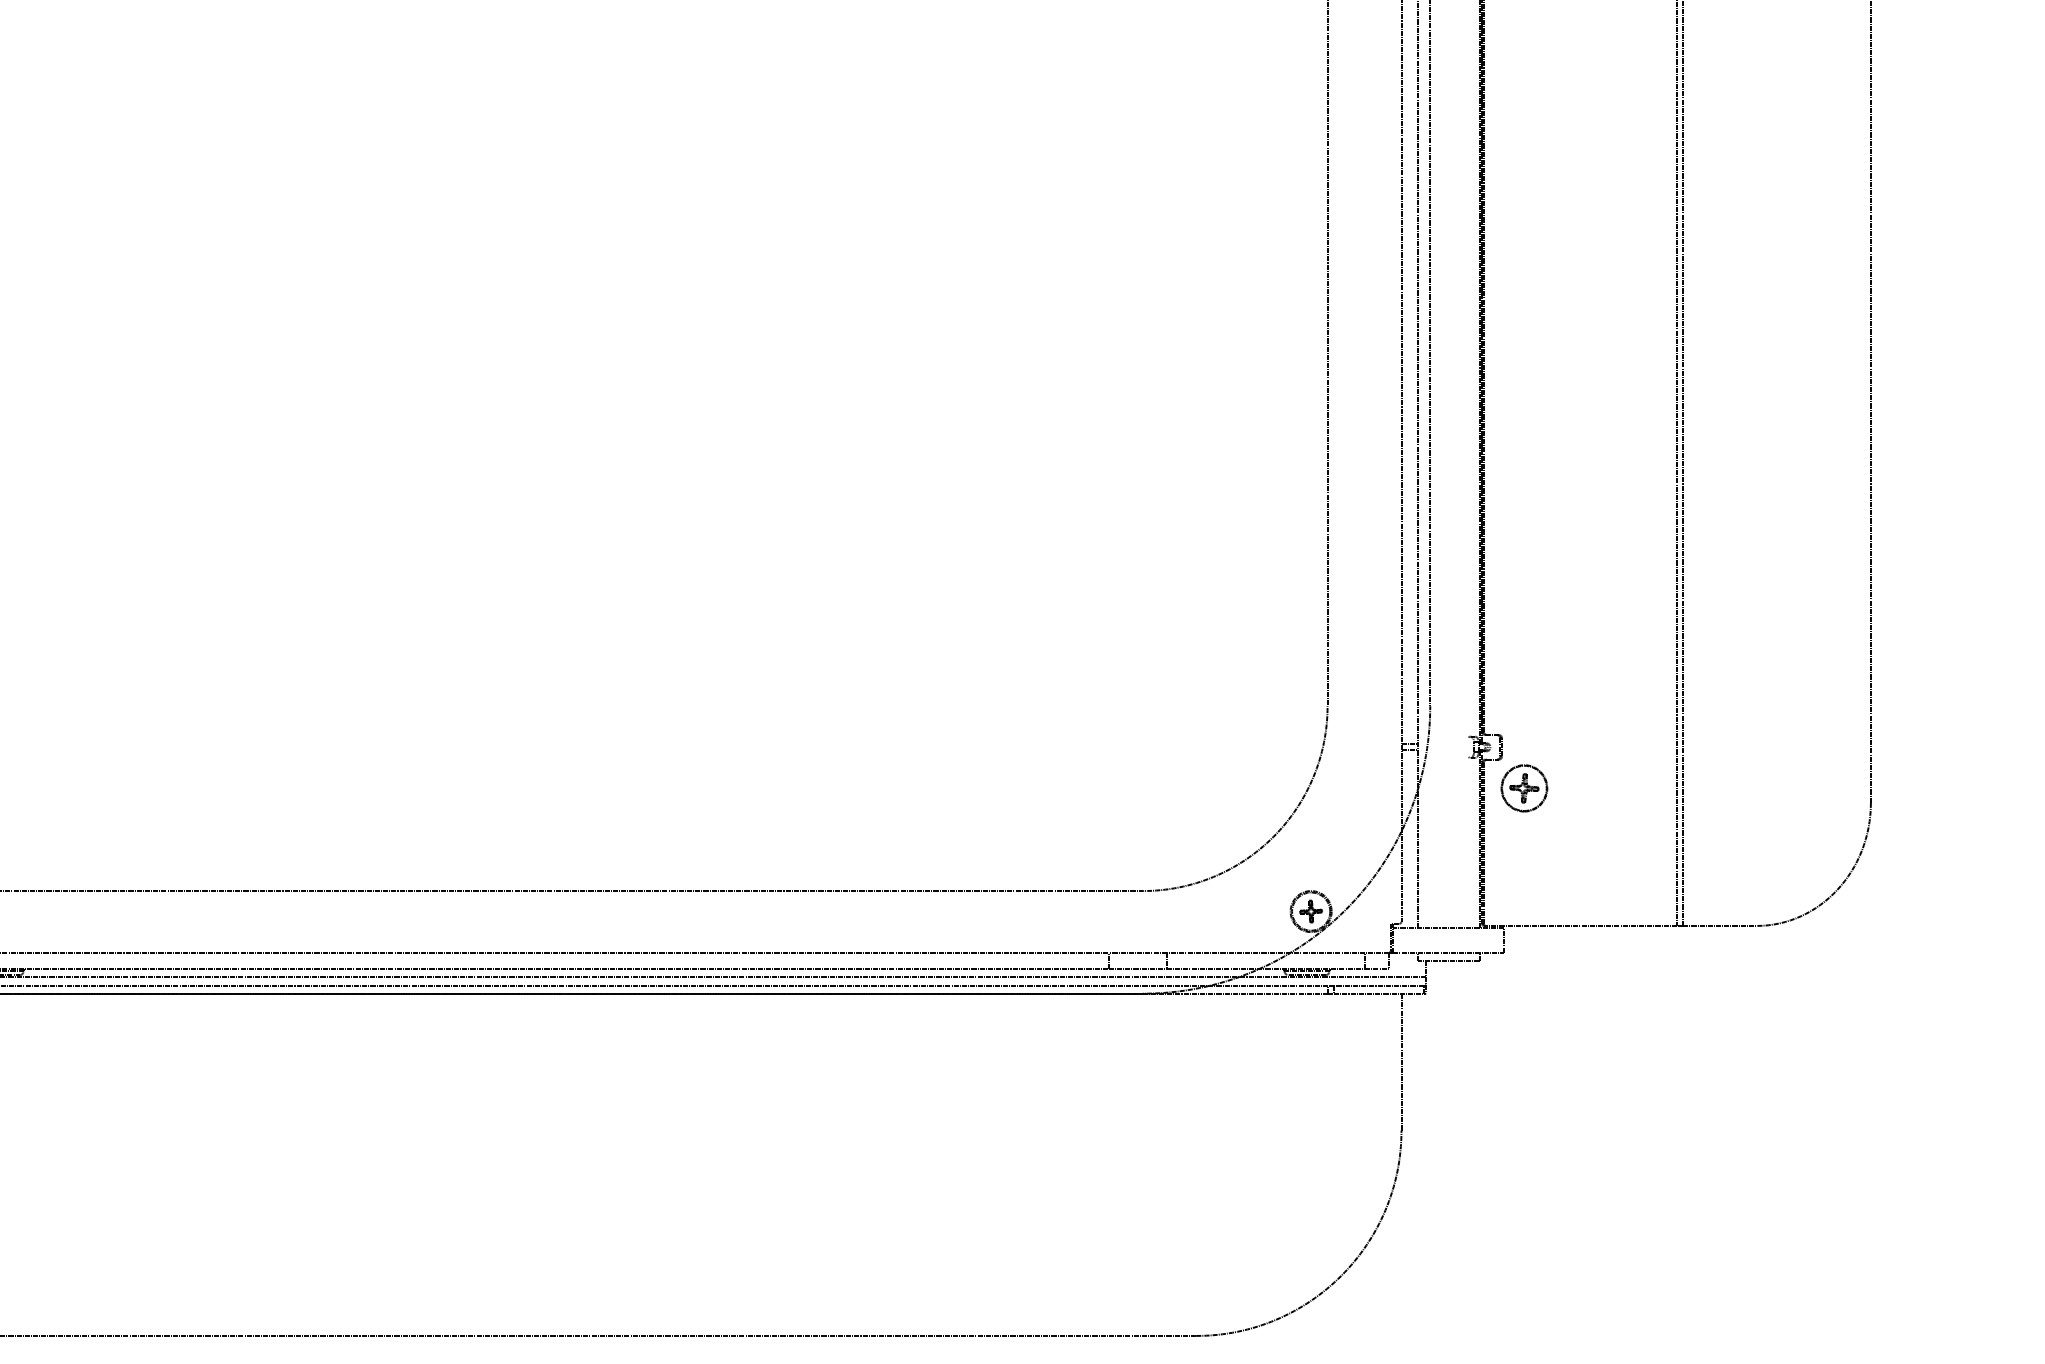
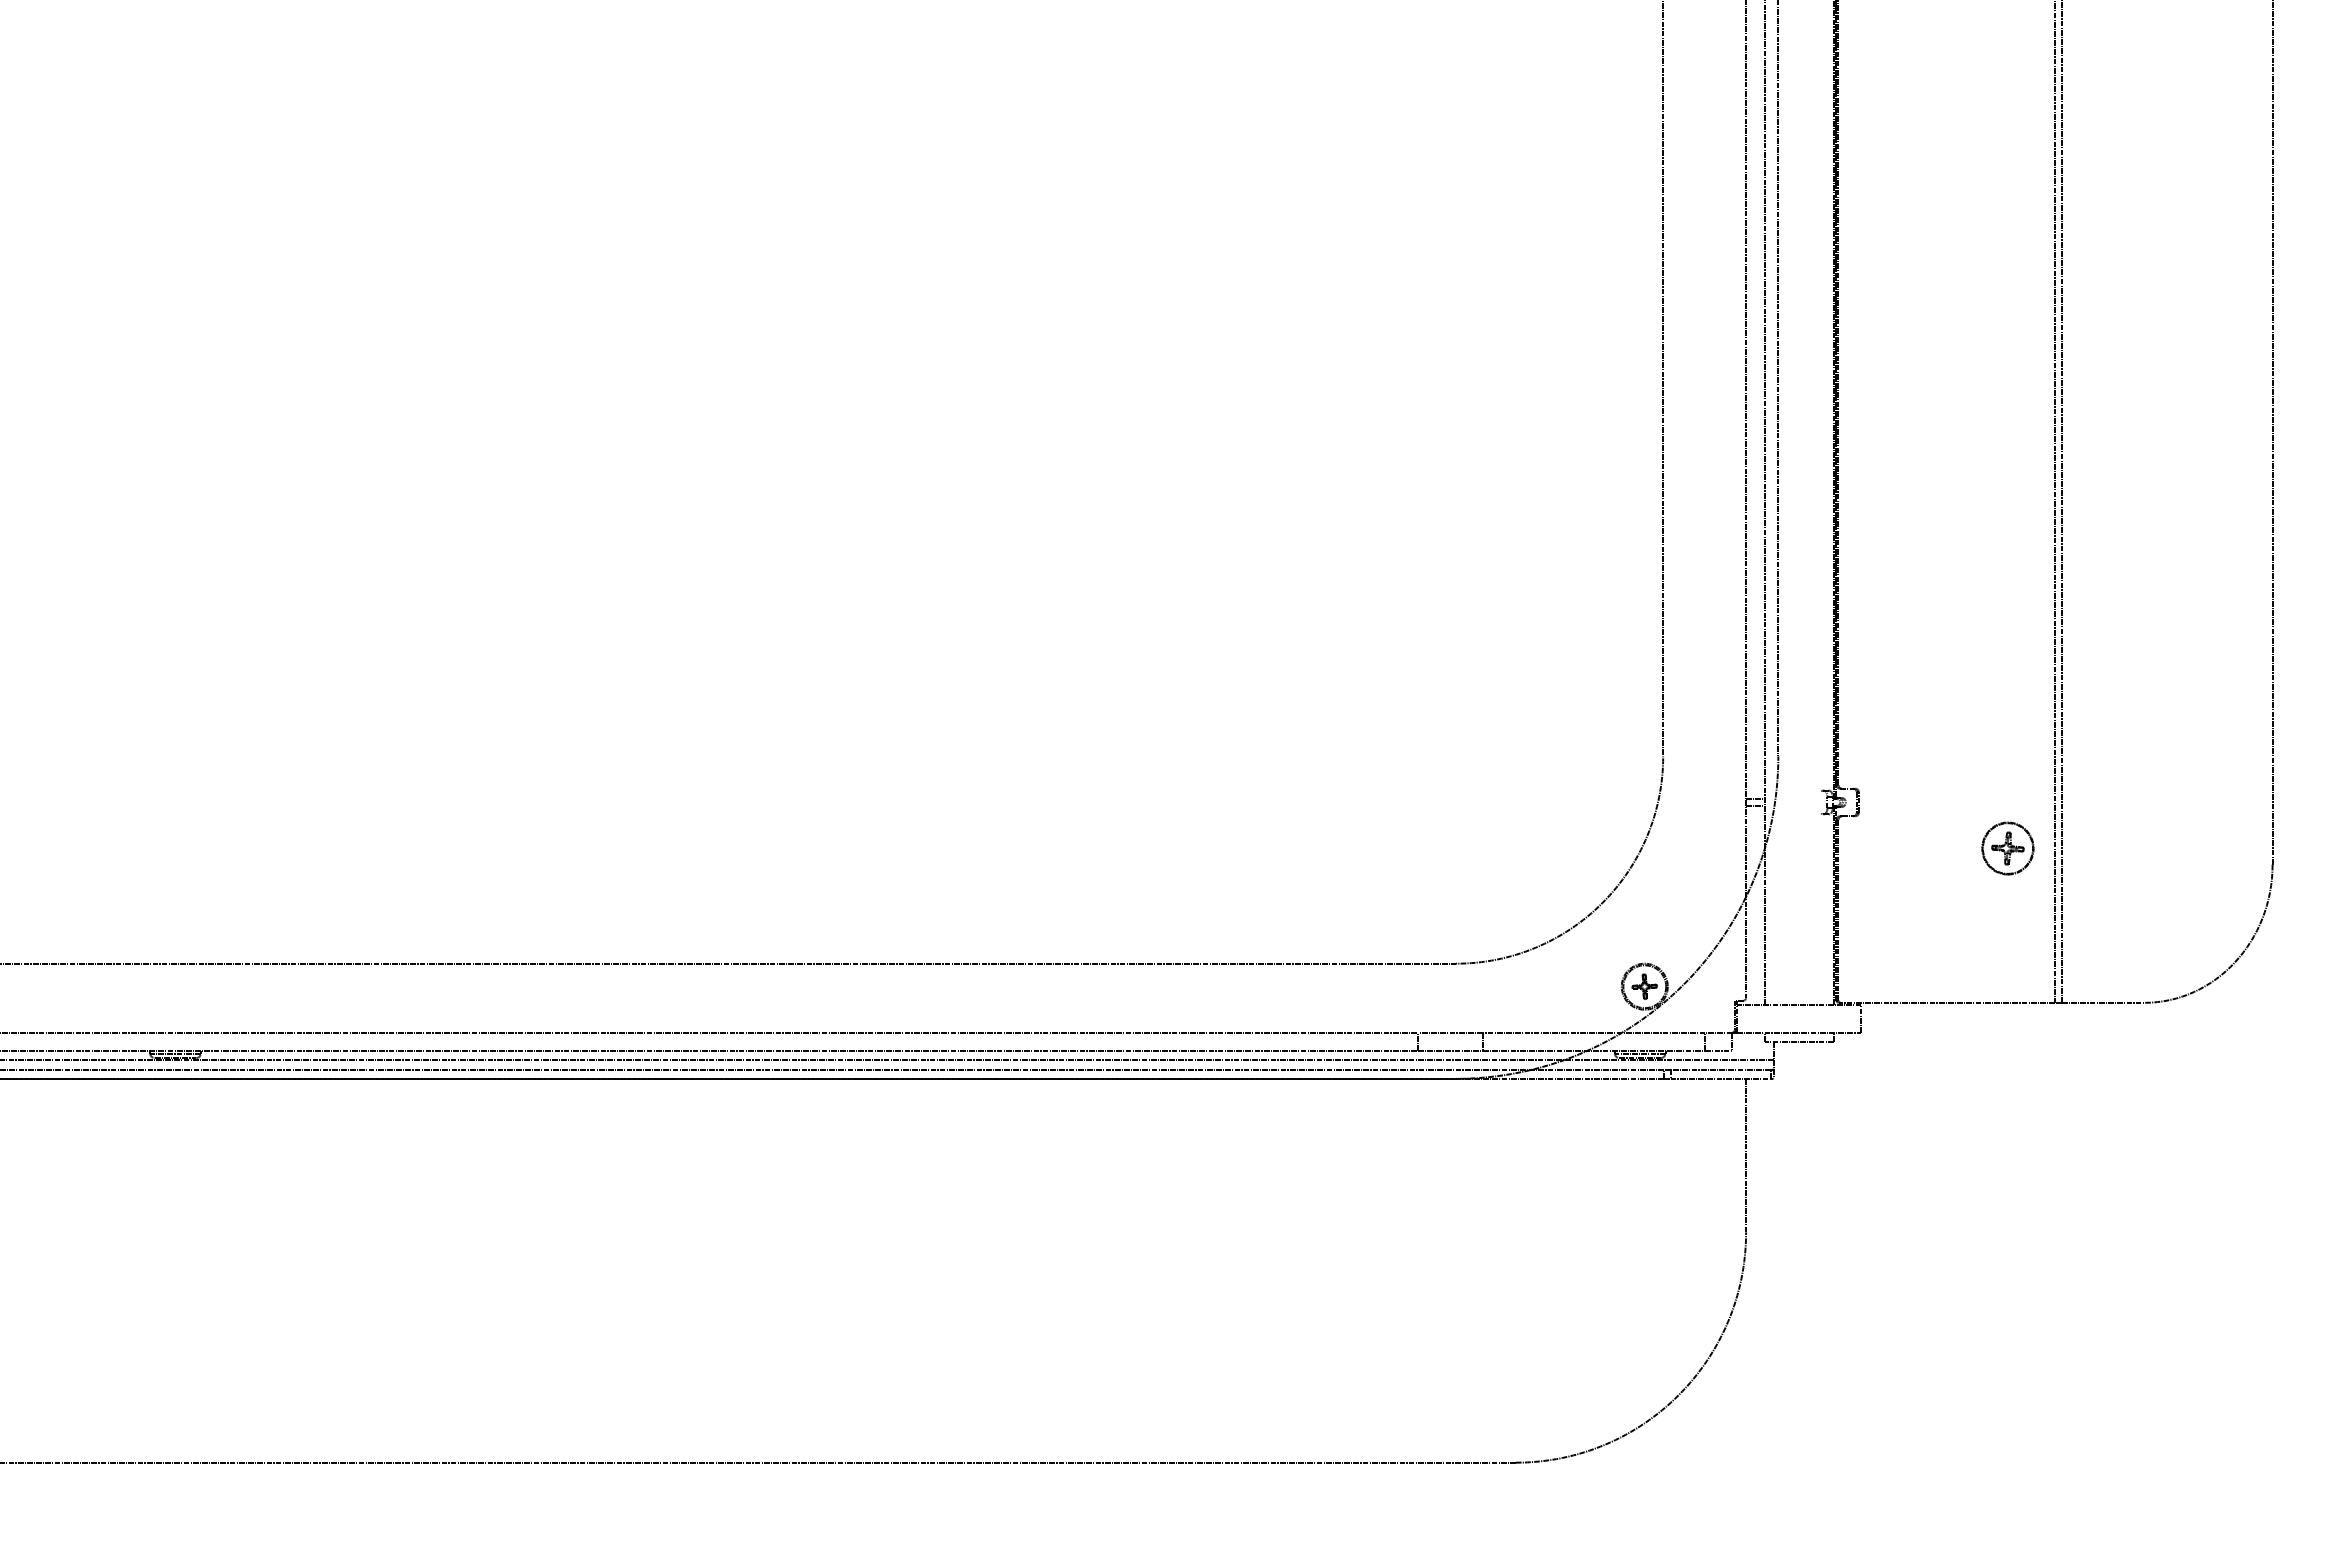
part: (1524, 788) -> (2007, 848), moved

